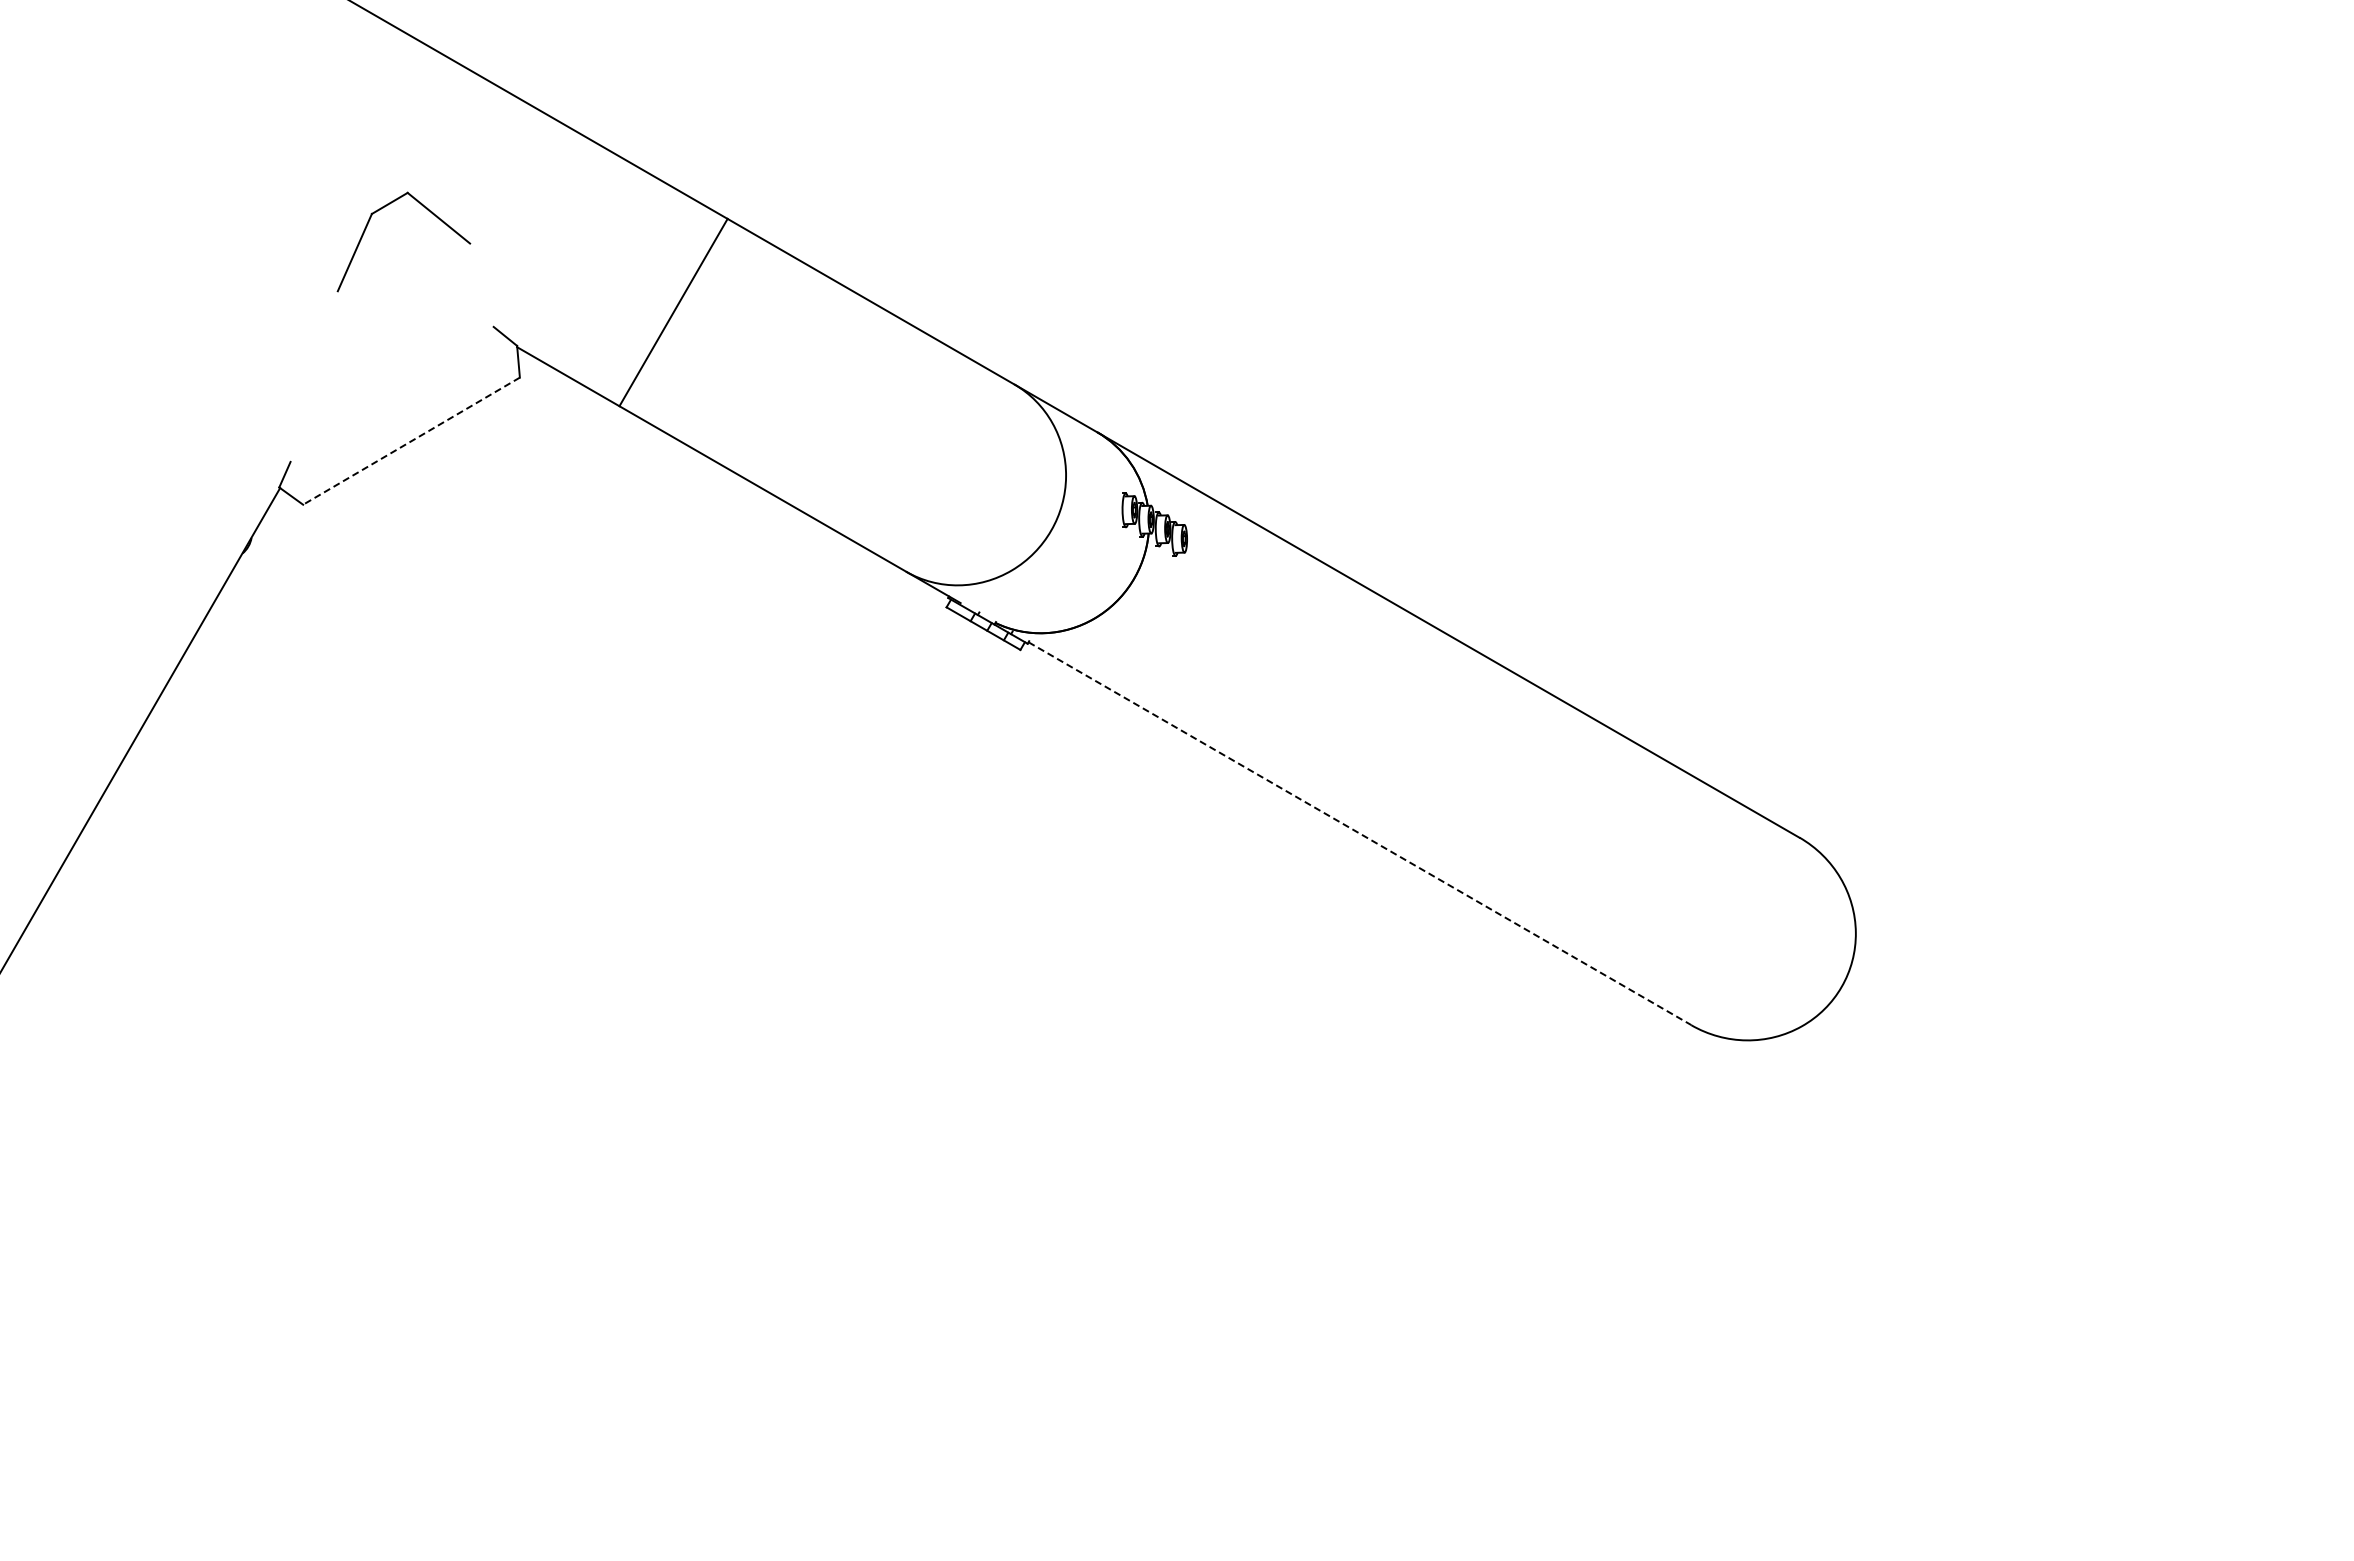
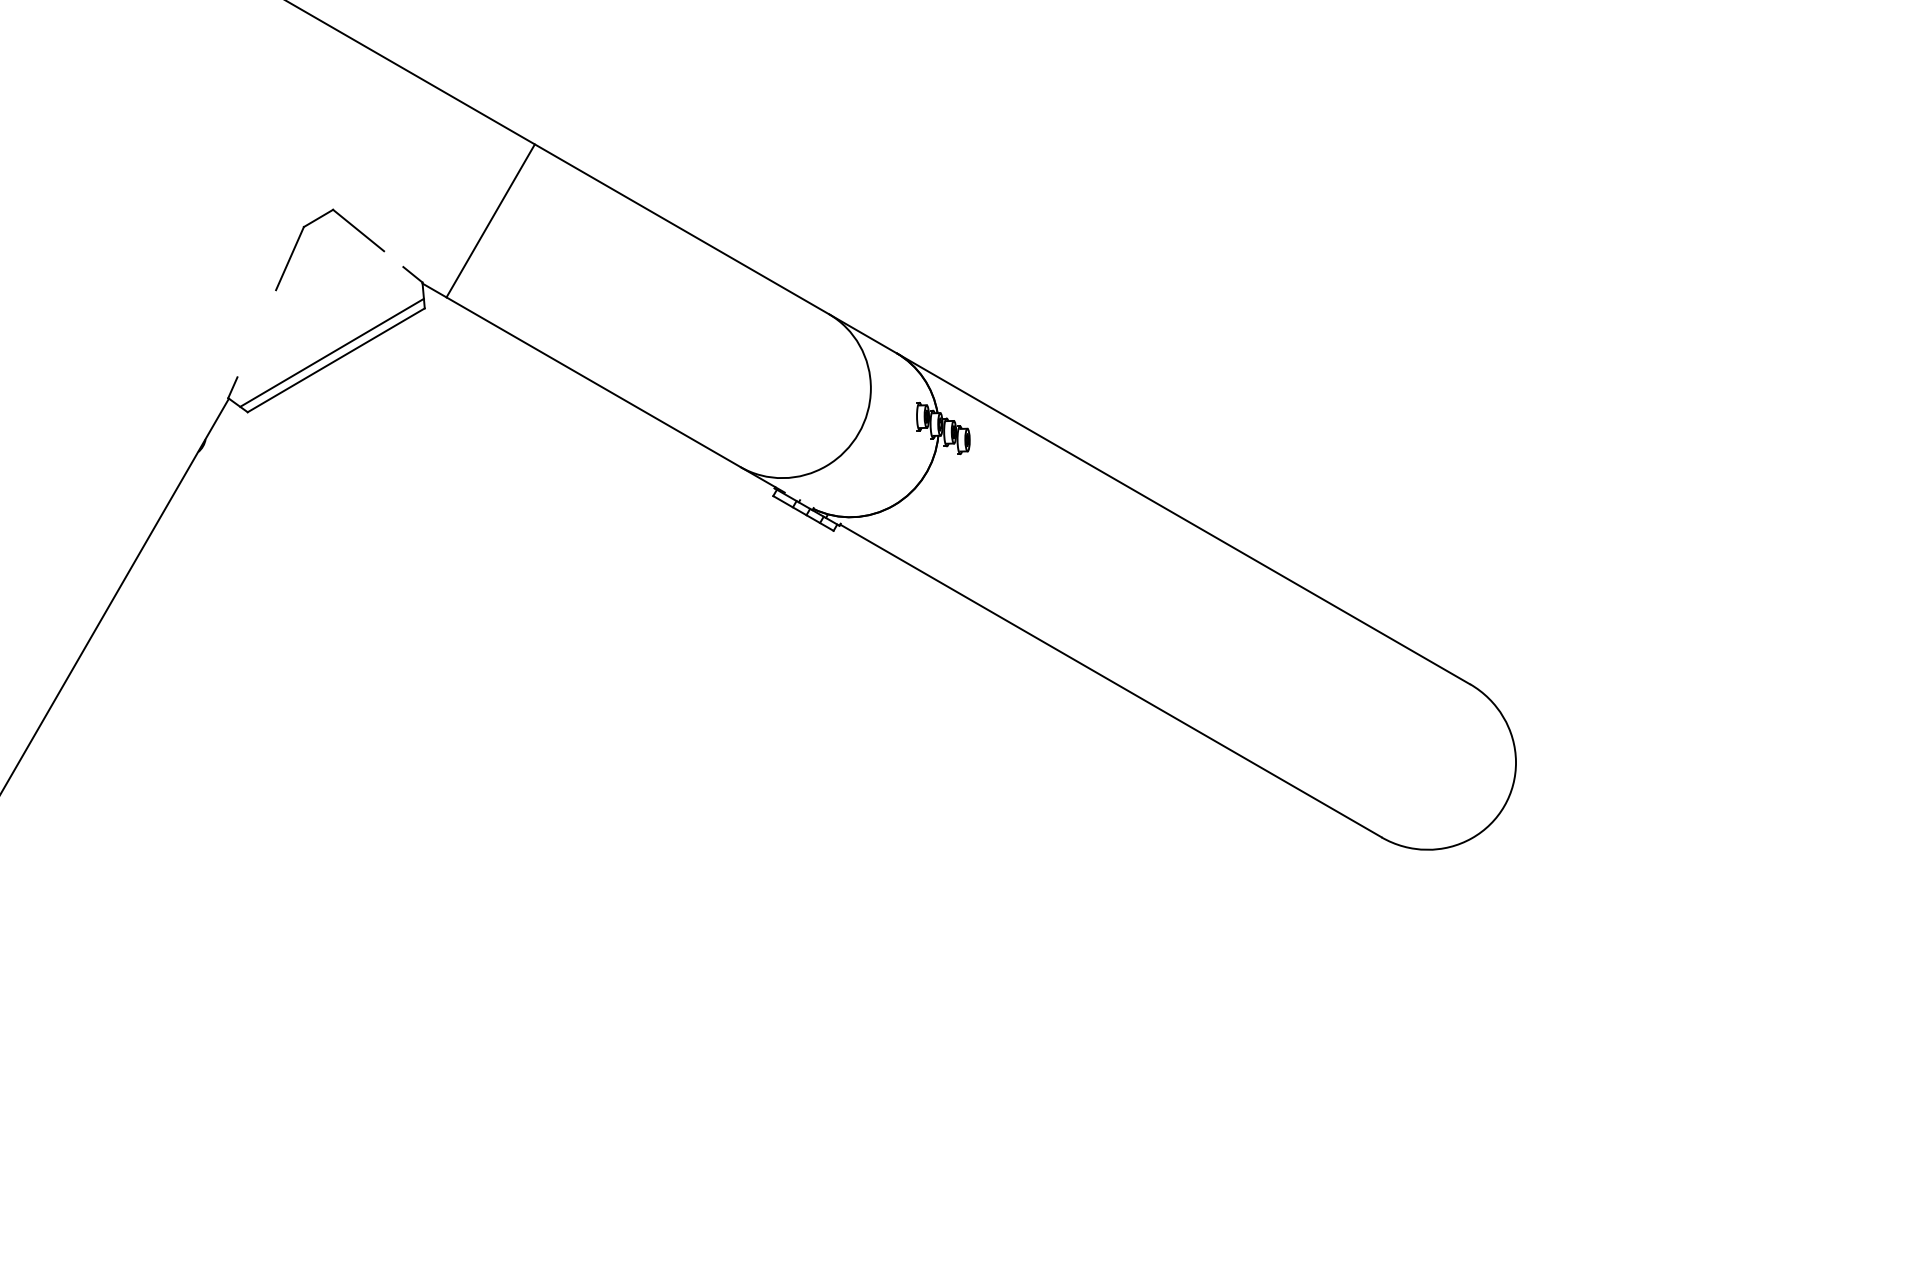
part: (385, 207) -> (315, 221), moved
line: (673, 312) -> (490, 220), moved
line: (405, 431) -> (331, 352), added
line: (411, 441) -> (336, 360), dashed -> solid
line: (1359, 833) -> (1110, 680), dashed -> solid

